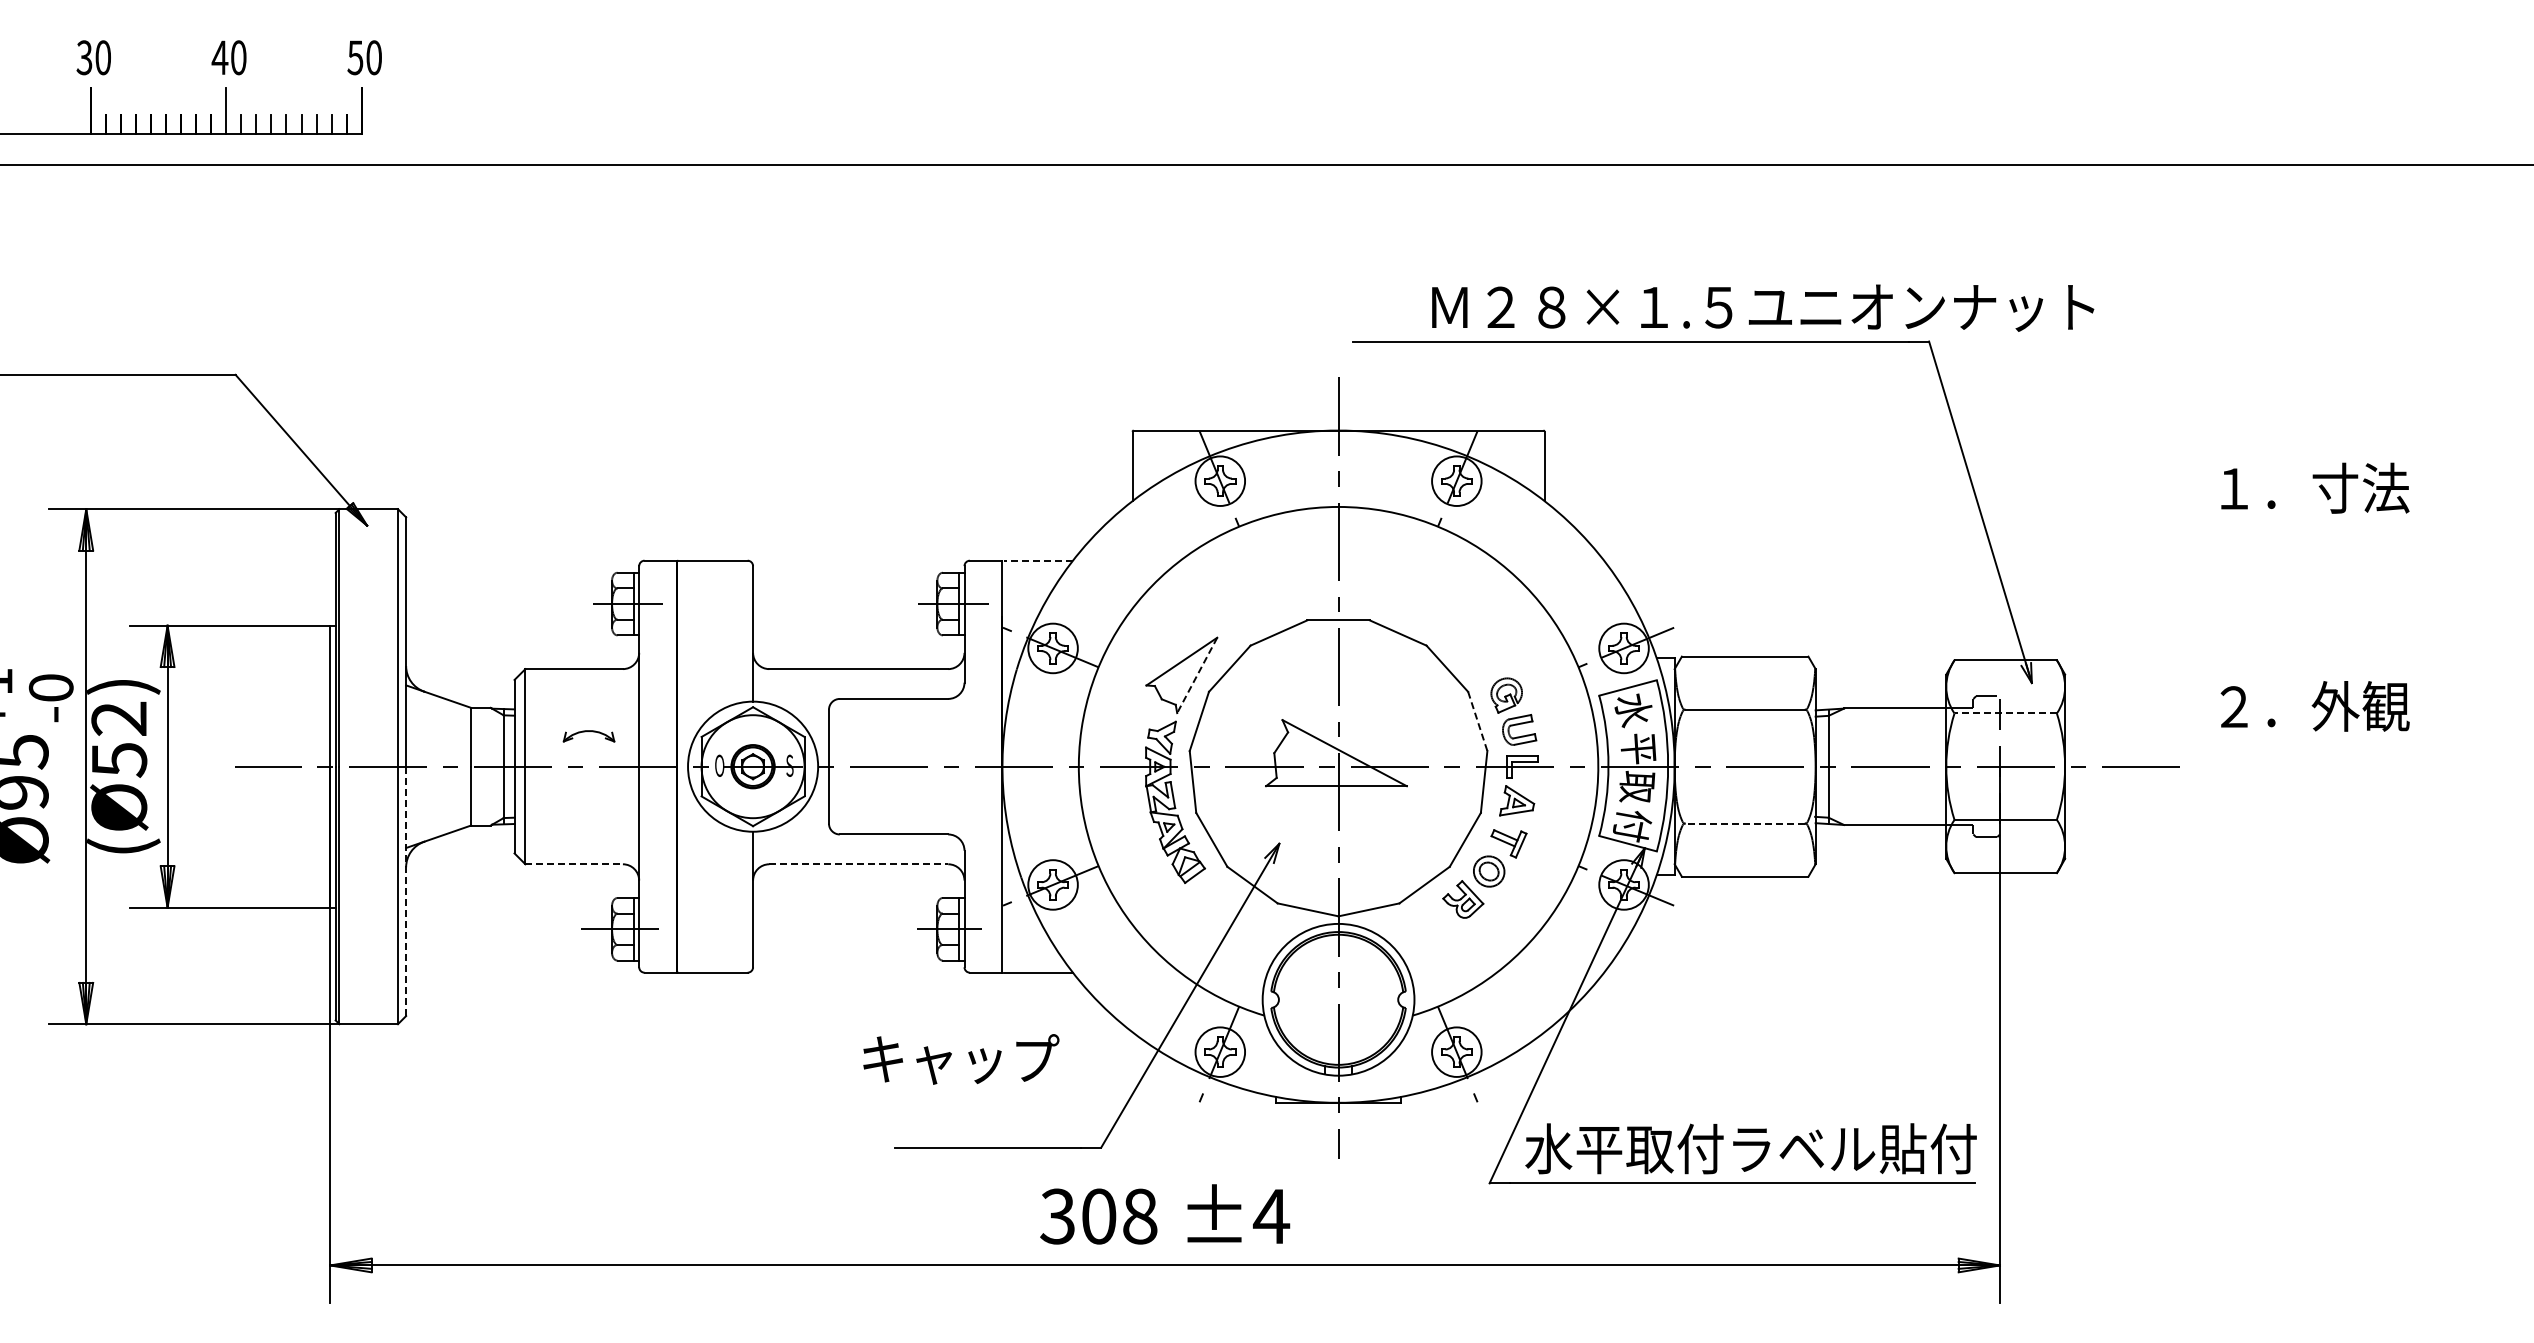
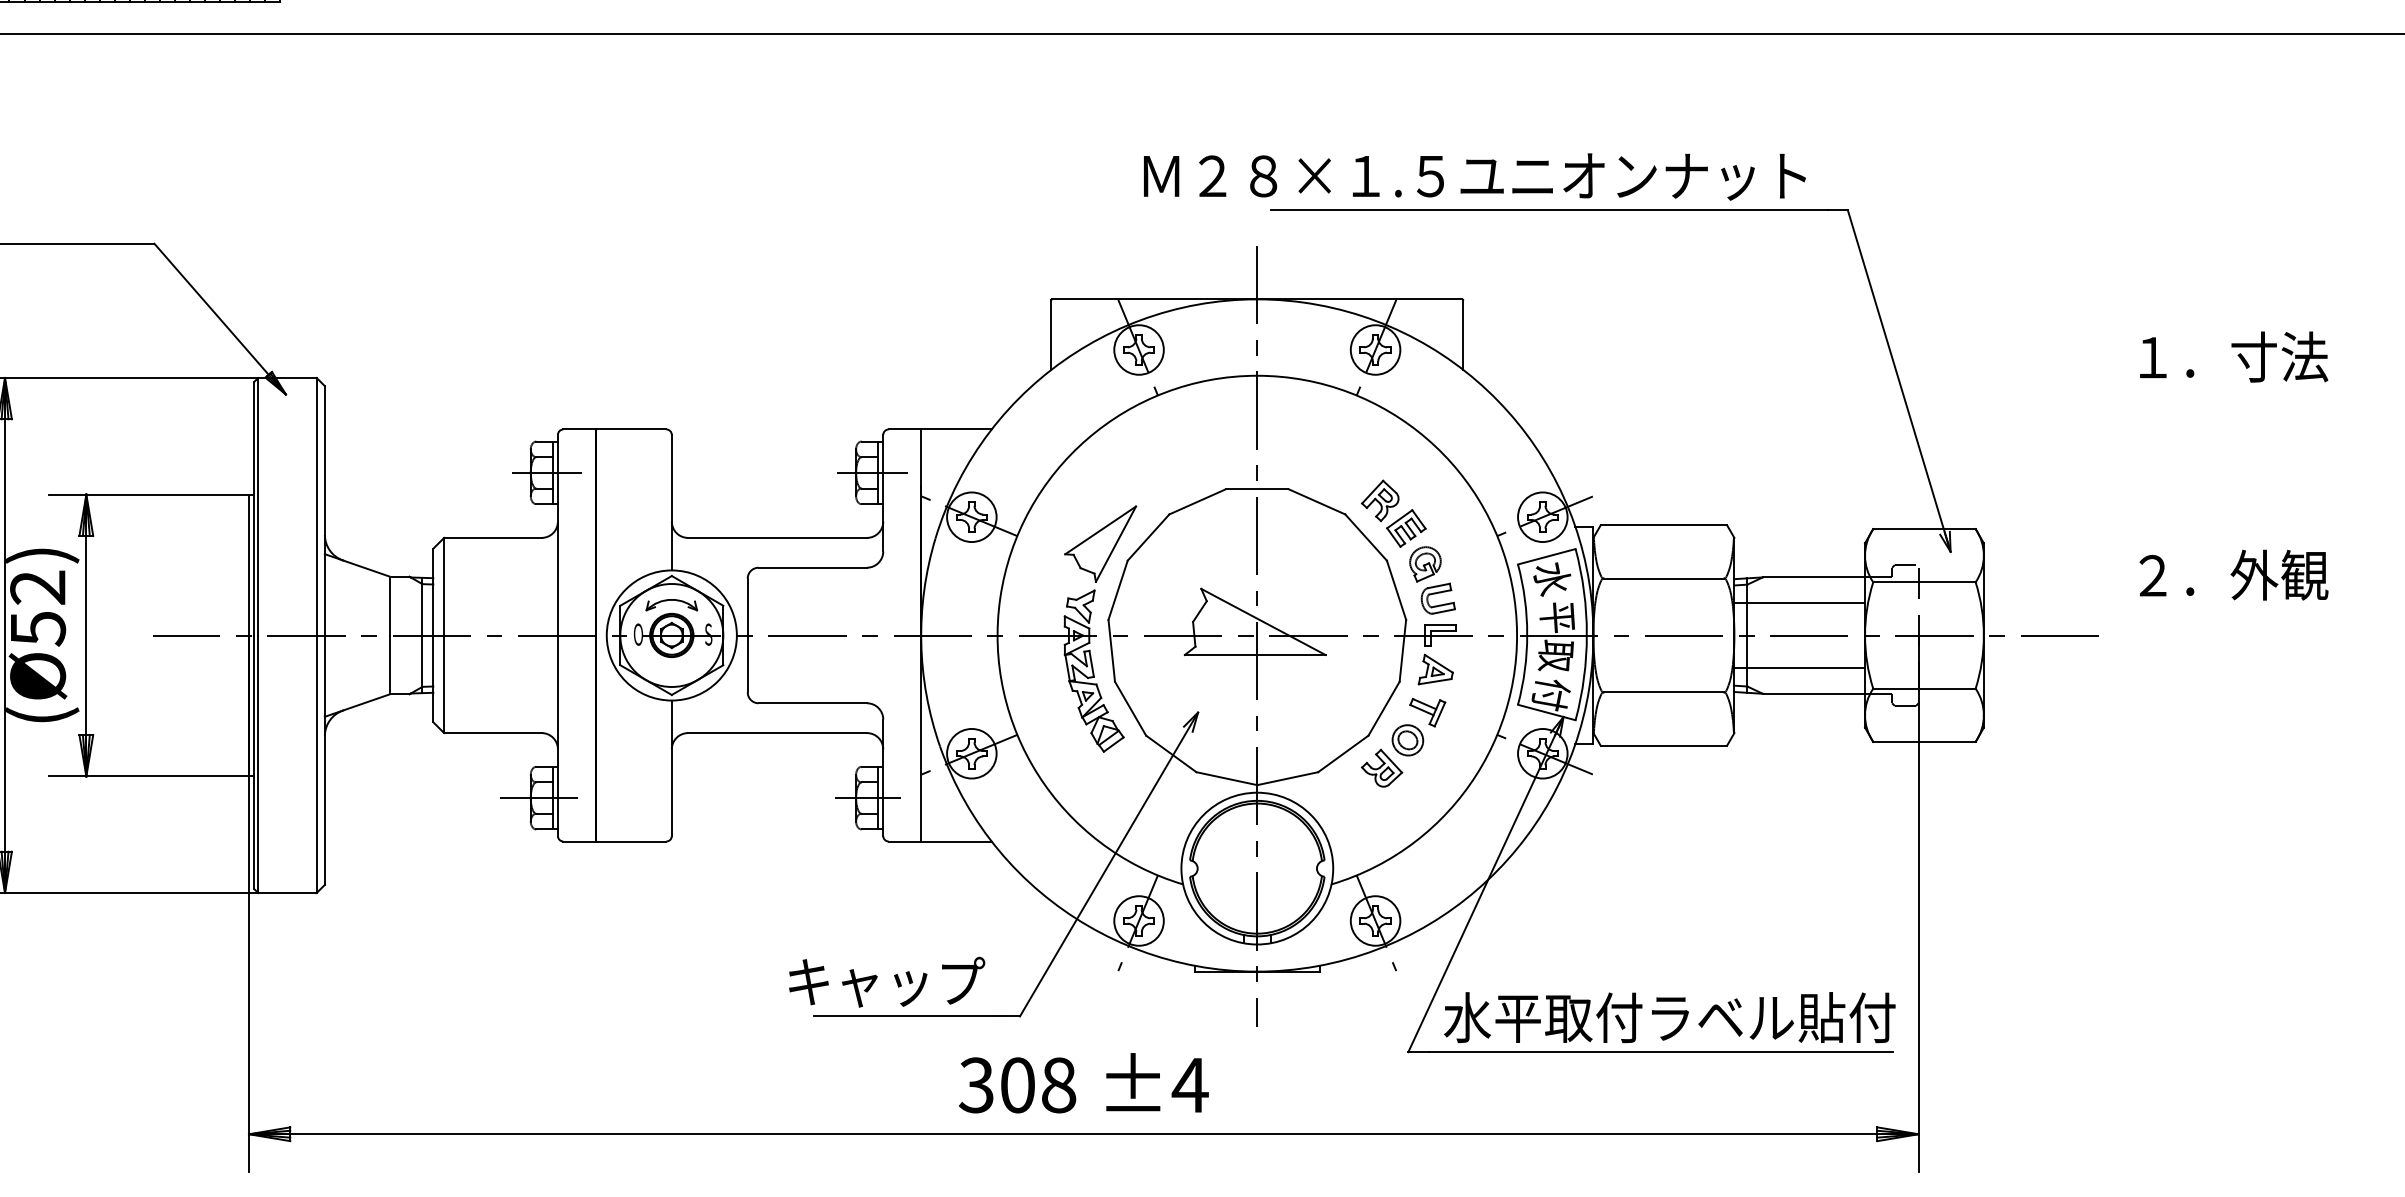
text: (1763, 307) -> (1475, 176), moved
line: (1038, 560) -> (957, 429), dashed -> solid
part: (1474, 644) -> (1393, 513), added
line: (1197, 675) -> (1116, 544), dashed -> solid
line: (2005, 713) -> (1924, 582), dashed -> solid
line: (1477, 721) -> (1396, 590), dashed -> solid
line: (1880, 734) -> (1799, 603), added
part: (588, 736) -> (671, 605), moved
line: (1880, 799) -> (1799, 668), added
line: (1745, 823) -> (1664, 692), dashed -> solid
line: (574, 864) -> (493, 733), dashed -> solid
line: (859, 864) -> (778, 733), dashed -> solid
line: (406, 891) -> (325, 760), dashed -> solid
text: (961, 1059) -> (887, 982), moved

